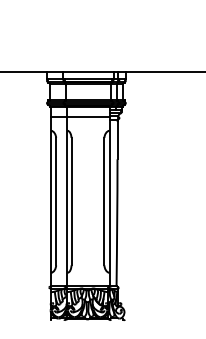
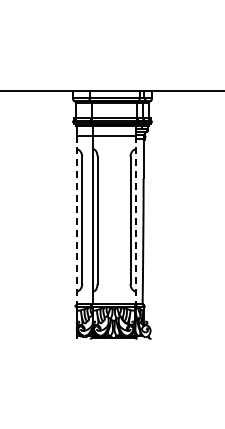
line: (51, 201) -> (77, 220), solid -> dashed
line: (109, 201) -> (135, 220), solid -> dashed

